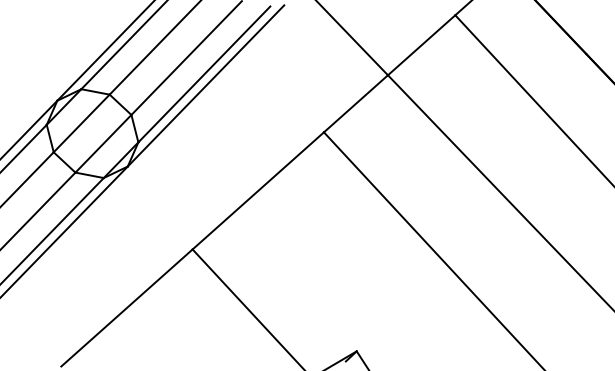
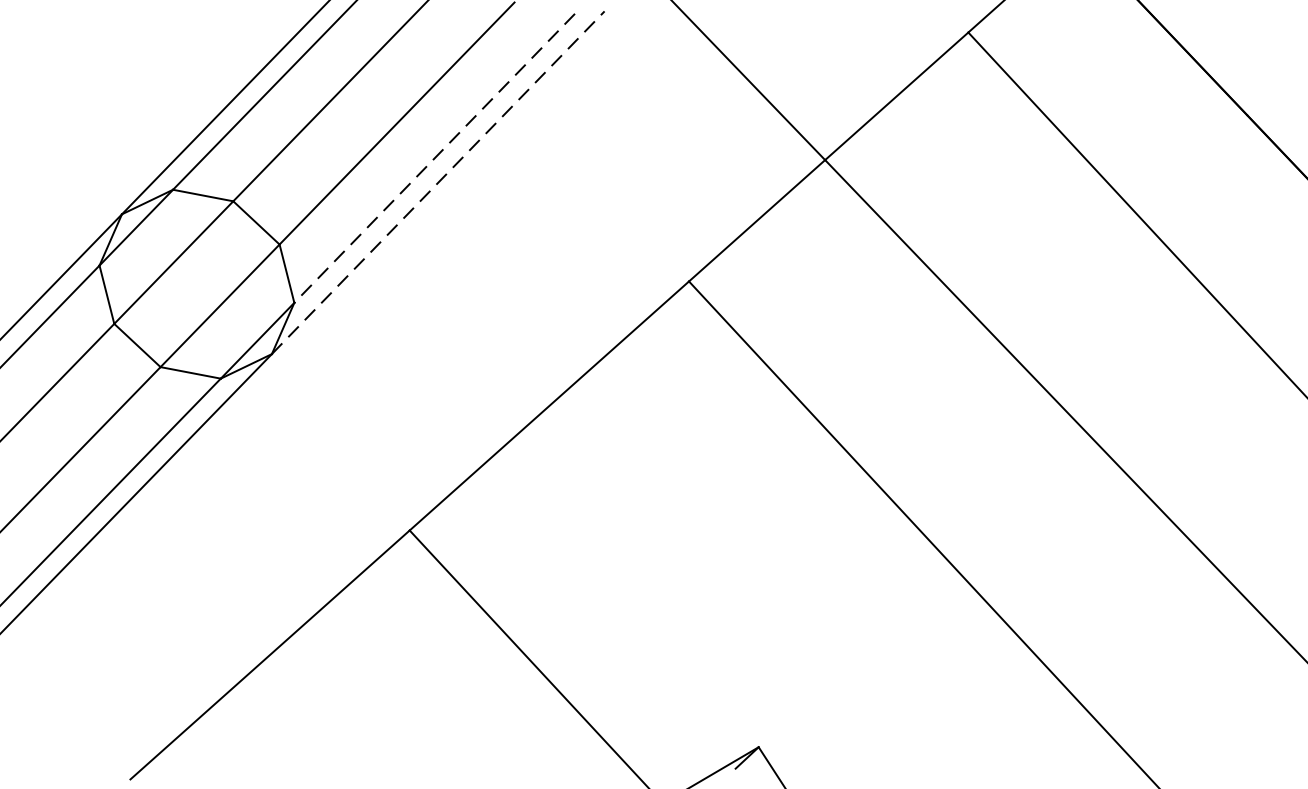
line: (204, 74) -> (434, 158), solid -> dashed
line: (206, 85) -> (439, 181), solid -> dashed

